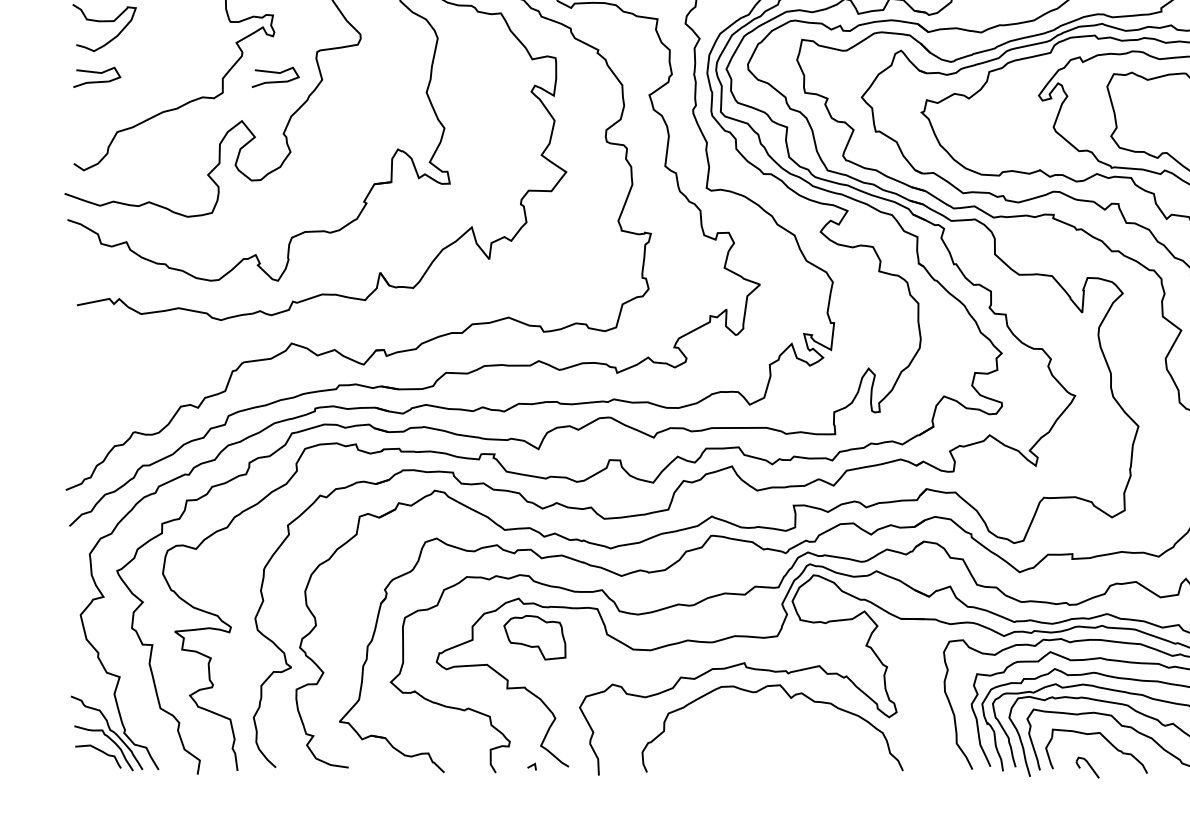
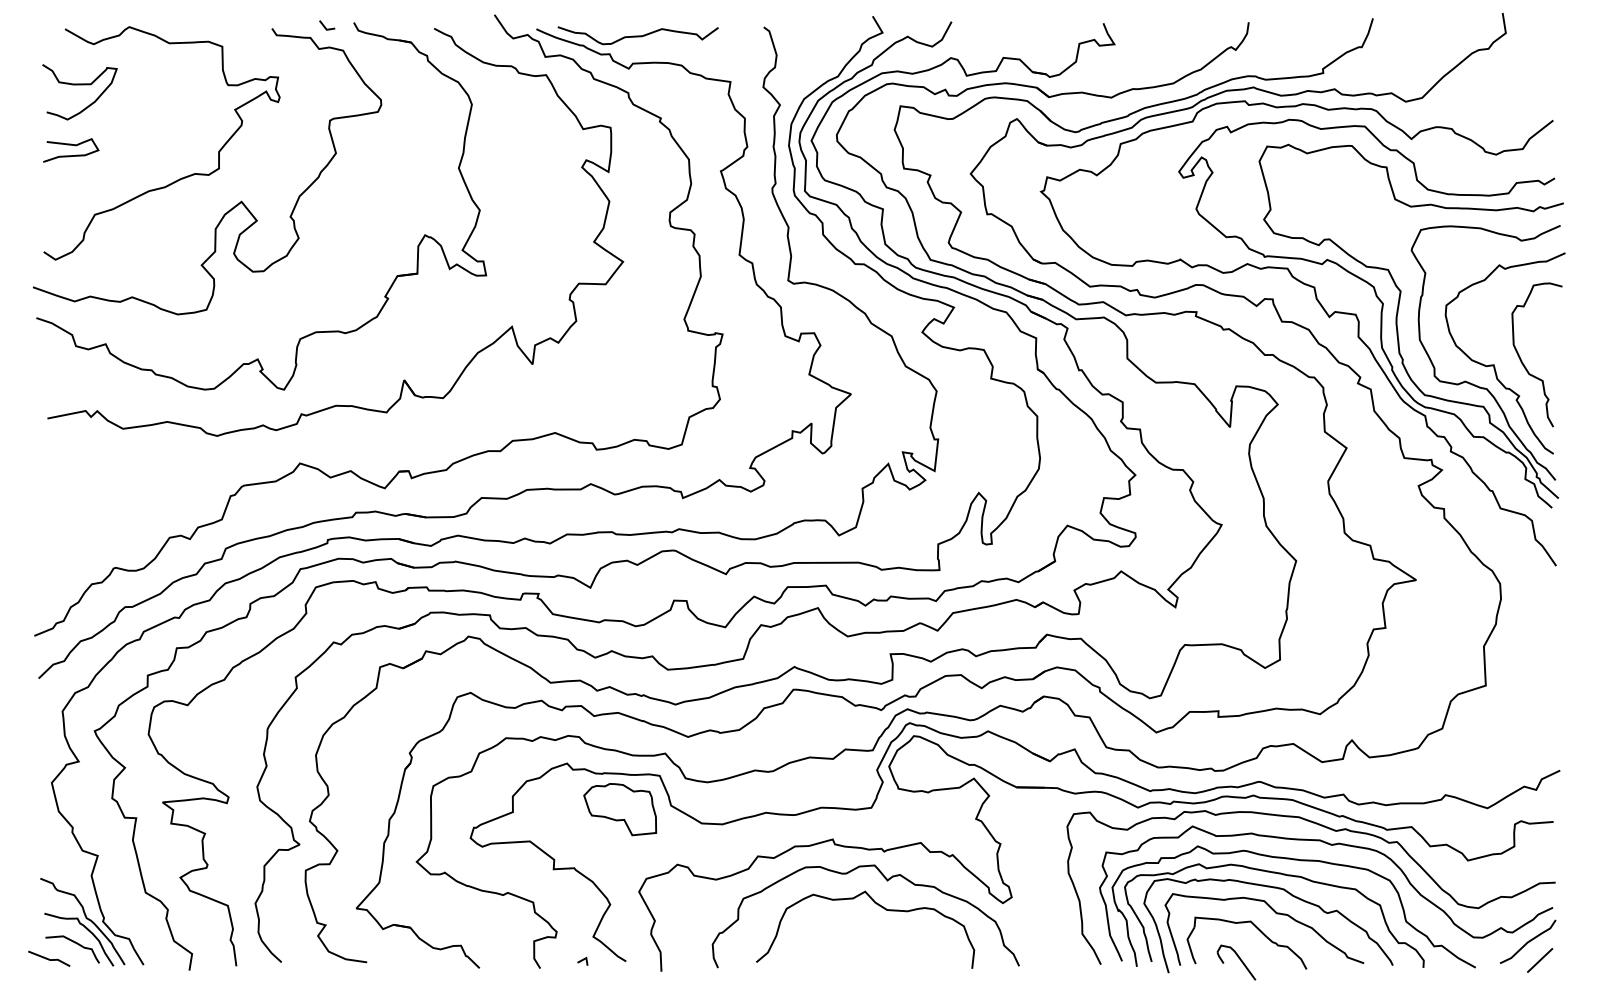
curve: (275, 73) -> (281, 145), removed
part: (535, 637) -> (620, 809), moved
curve: (782, 719) -> (877, 905), added
line: (78, 764) -> (49, 958), added
part: (1087, 767) -> (1236, 962), size x1.43

